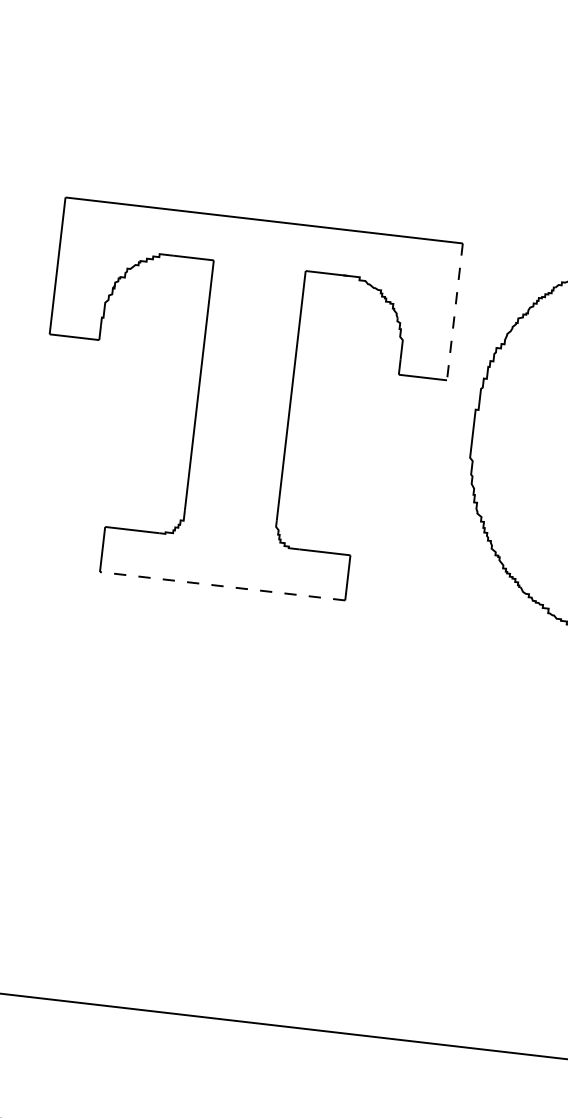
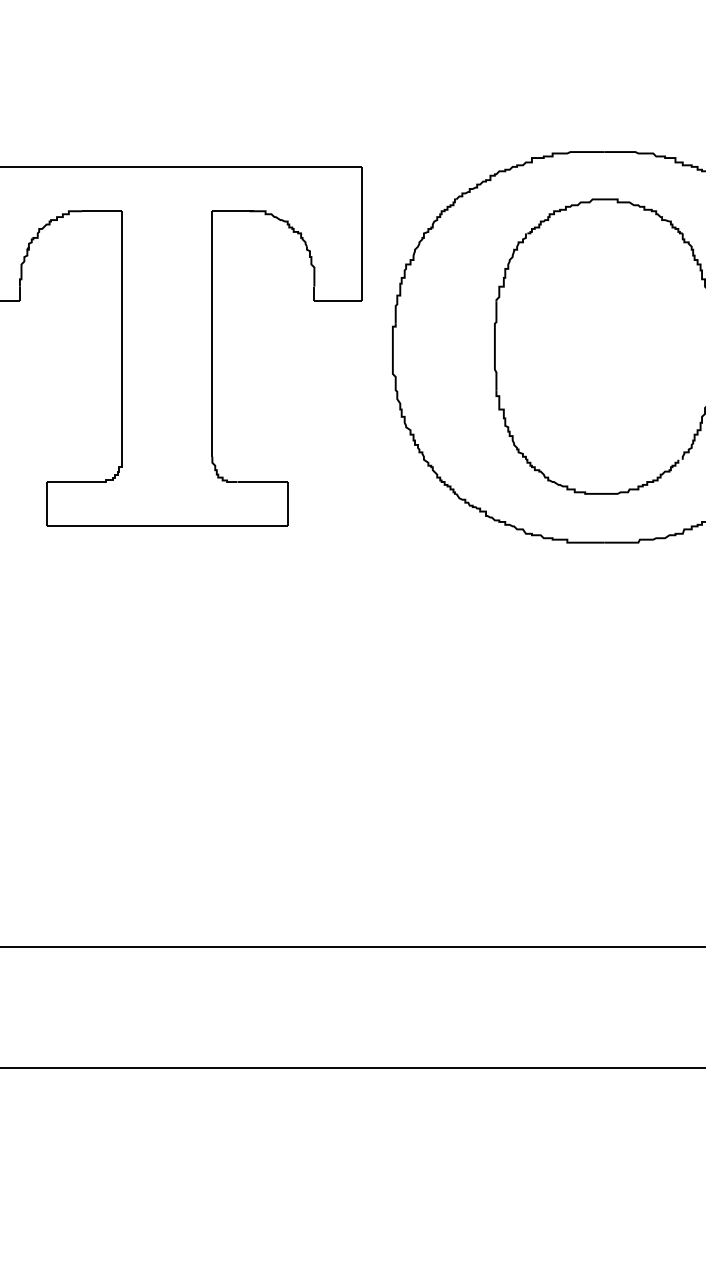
line: (454, 312) -> (361, 234), dashed -> solid
line: (222, 586) -> (167, 526), dashed -> solid

